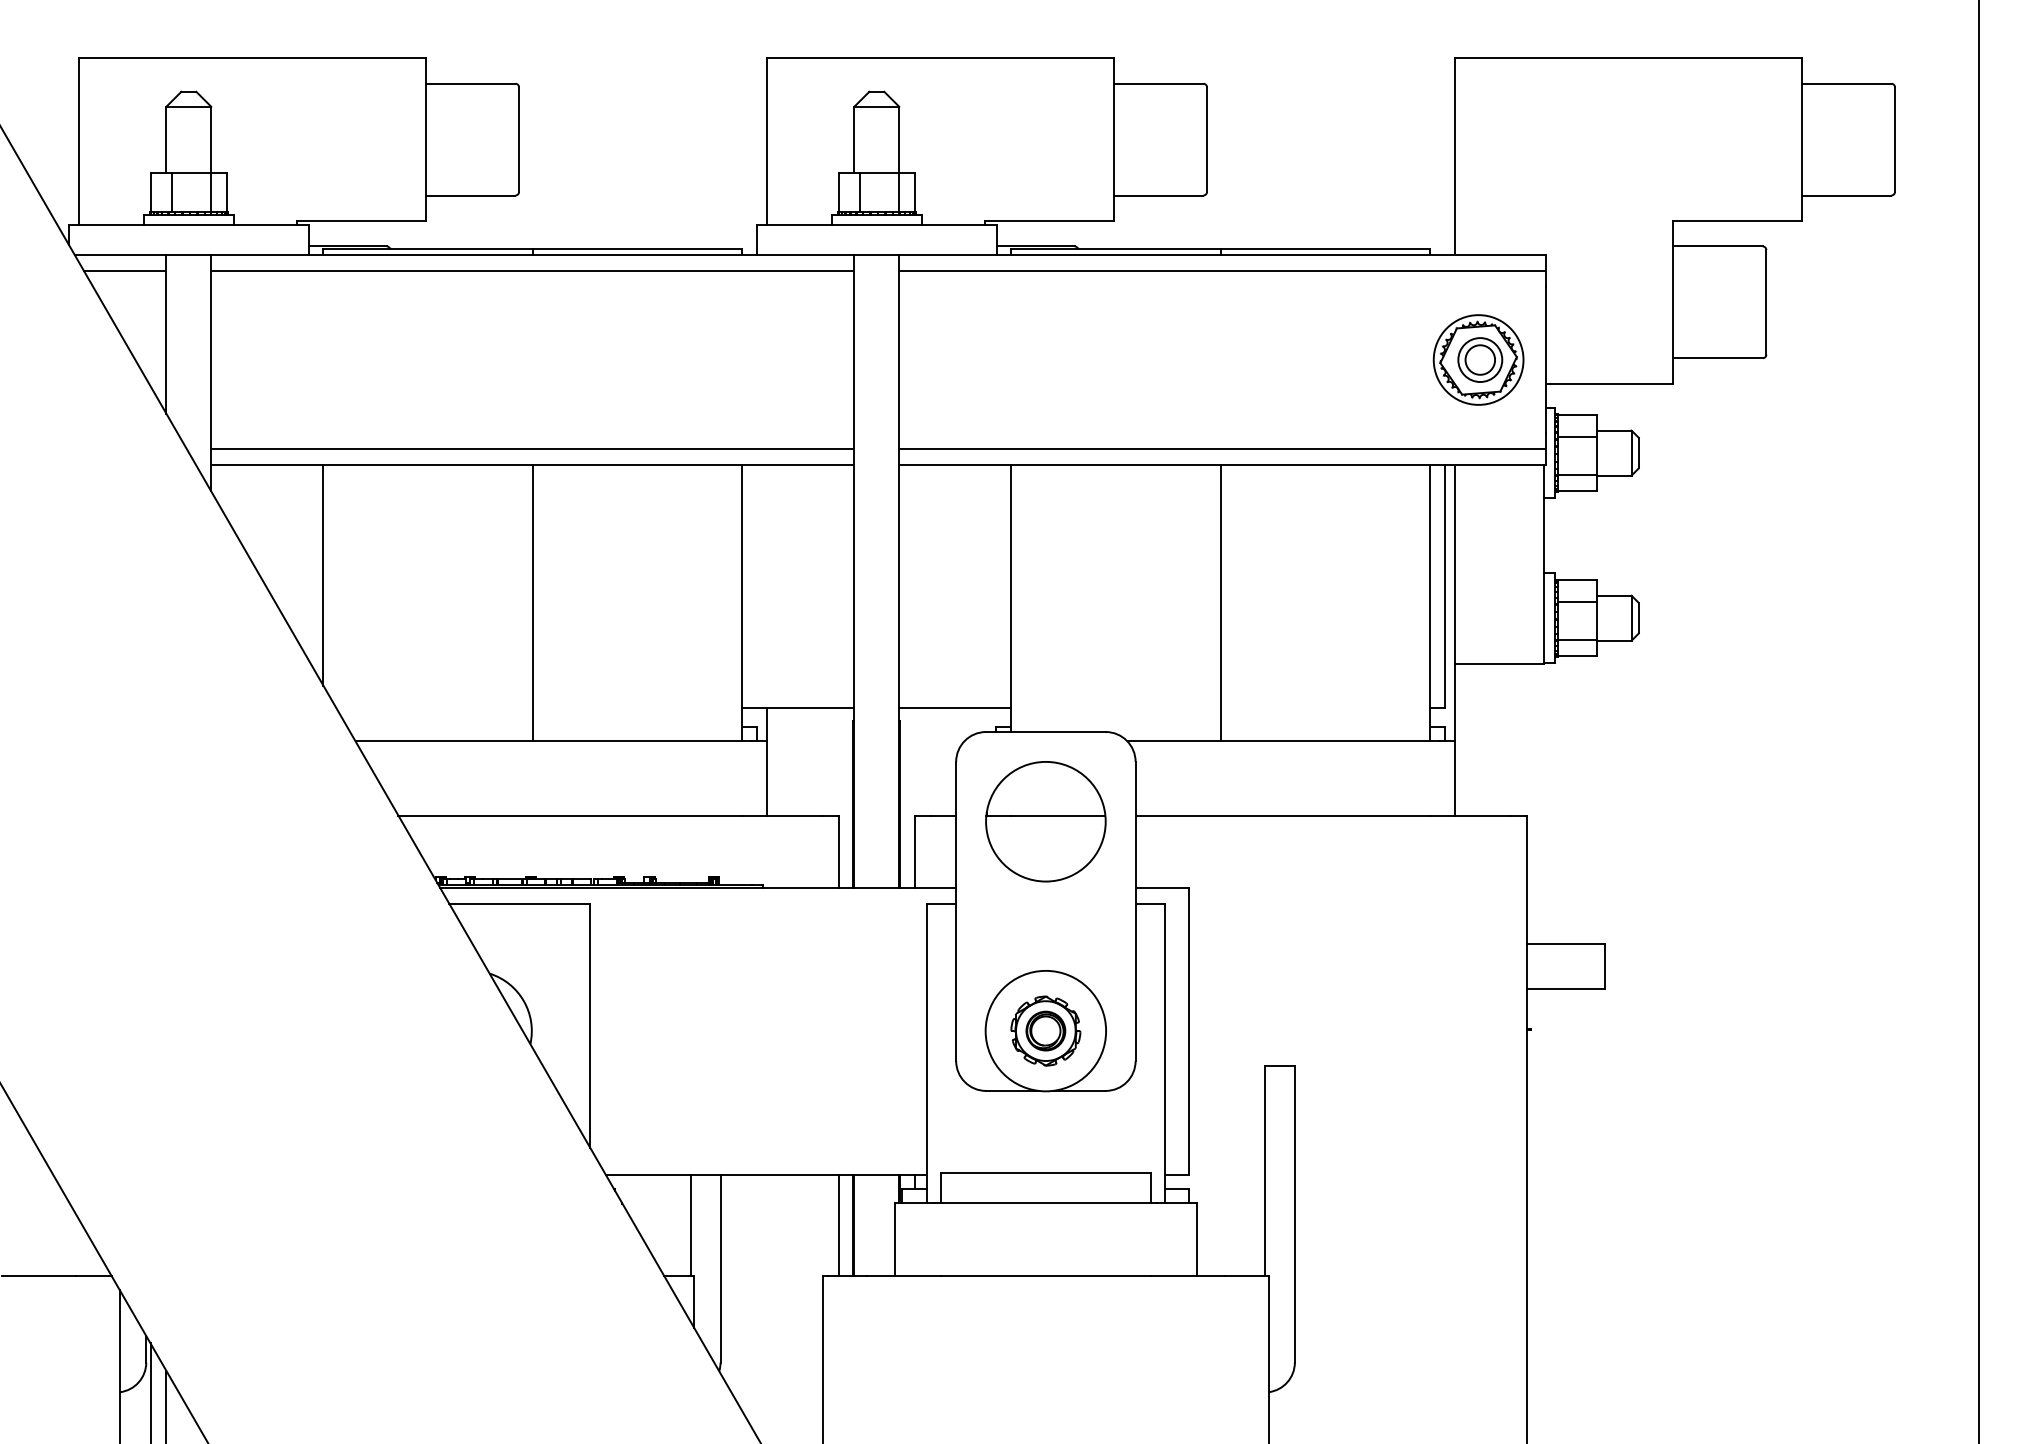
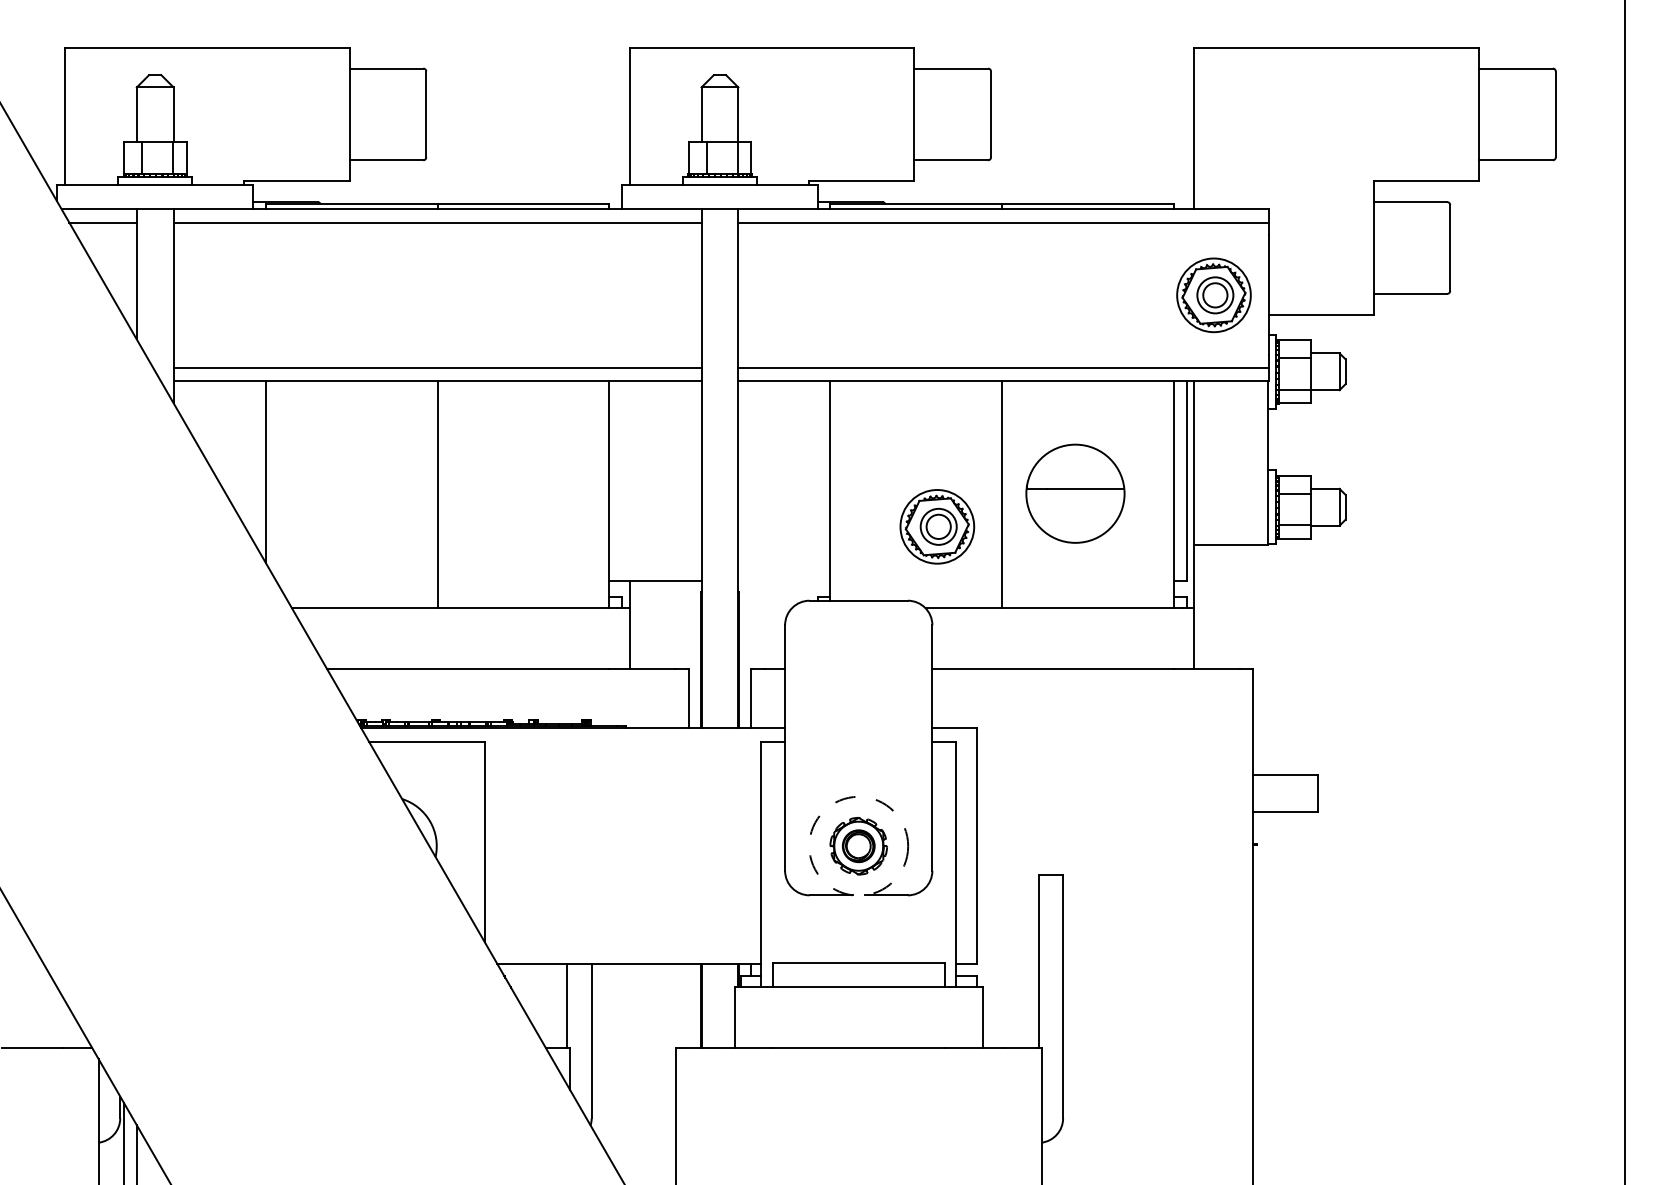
part: (1141, 641) -> (937, 526), added
line: (955, 707) -> (784, 580), removed
part: (1045, 821) -> (1075, 493), moved
circle: (1045, 1030) -> (858, 845), solid -> dashed
line: (838, 1225) -> (688, 1005), removed

